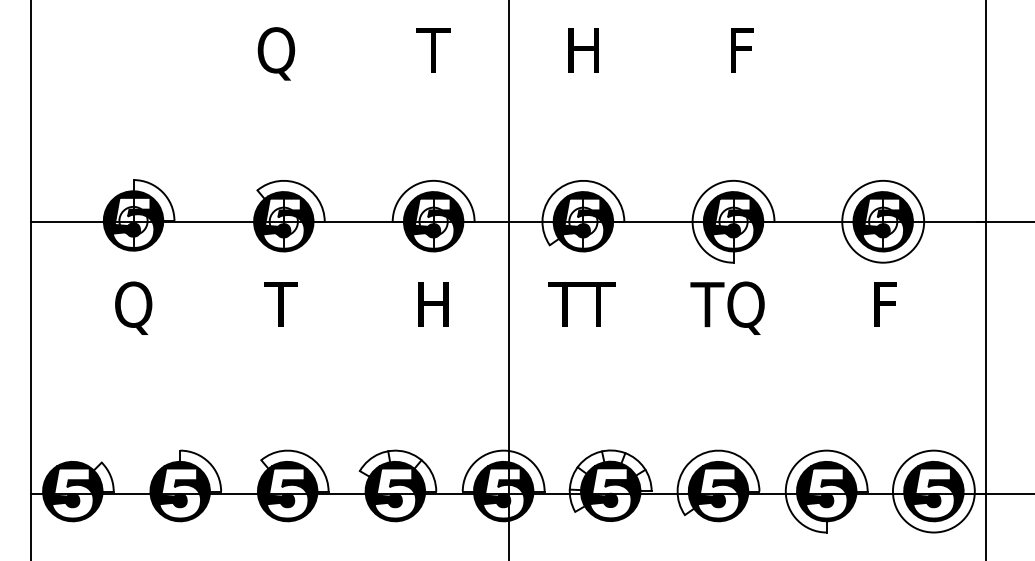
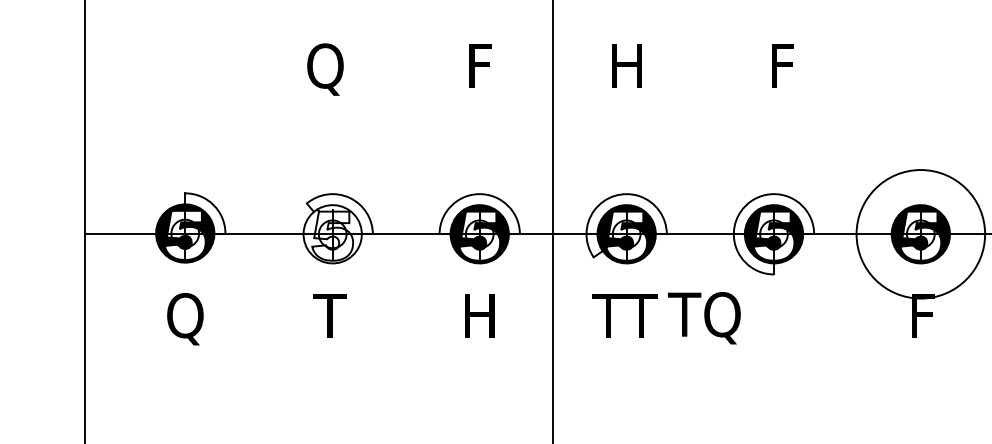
text: (433, 50) -> (479, 66), T -> F
fill: (283, 221) -> (332, 234), removed
circle: (883, 221) -> (921, 234), size x1.6
text: (727, 307) -> (704, 317), moved

